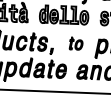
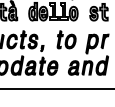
part: (76, 43) -> (66, 39), size x1.43

